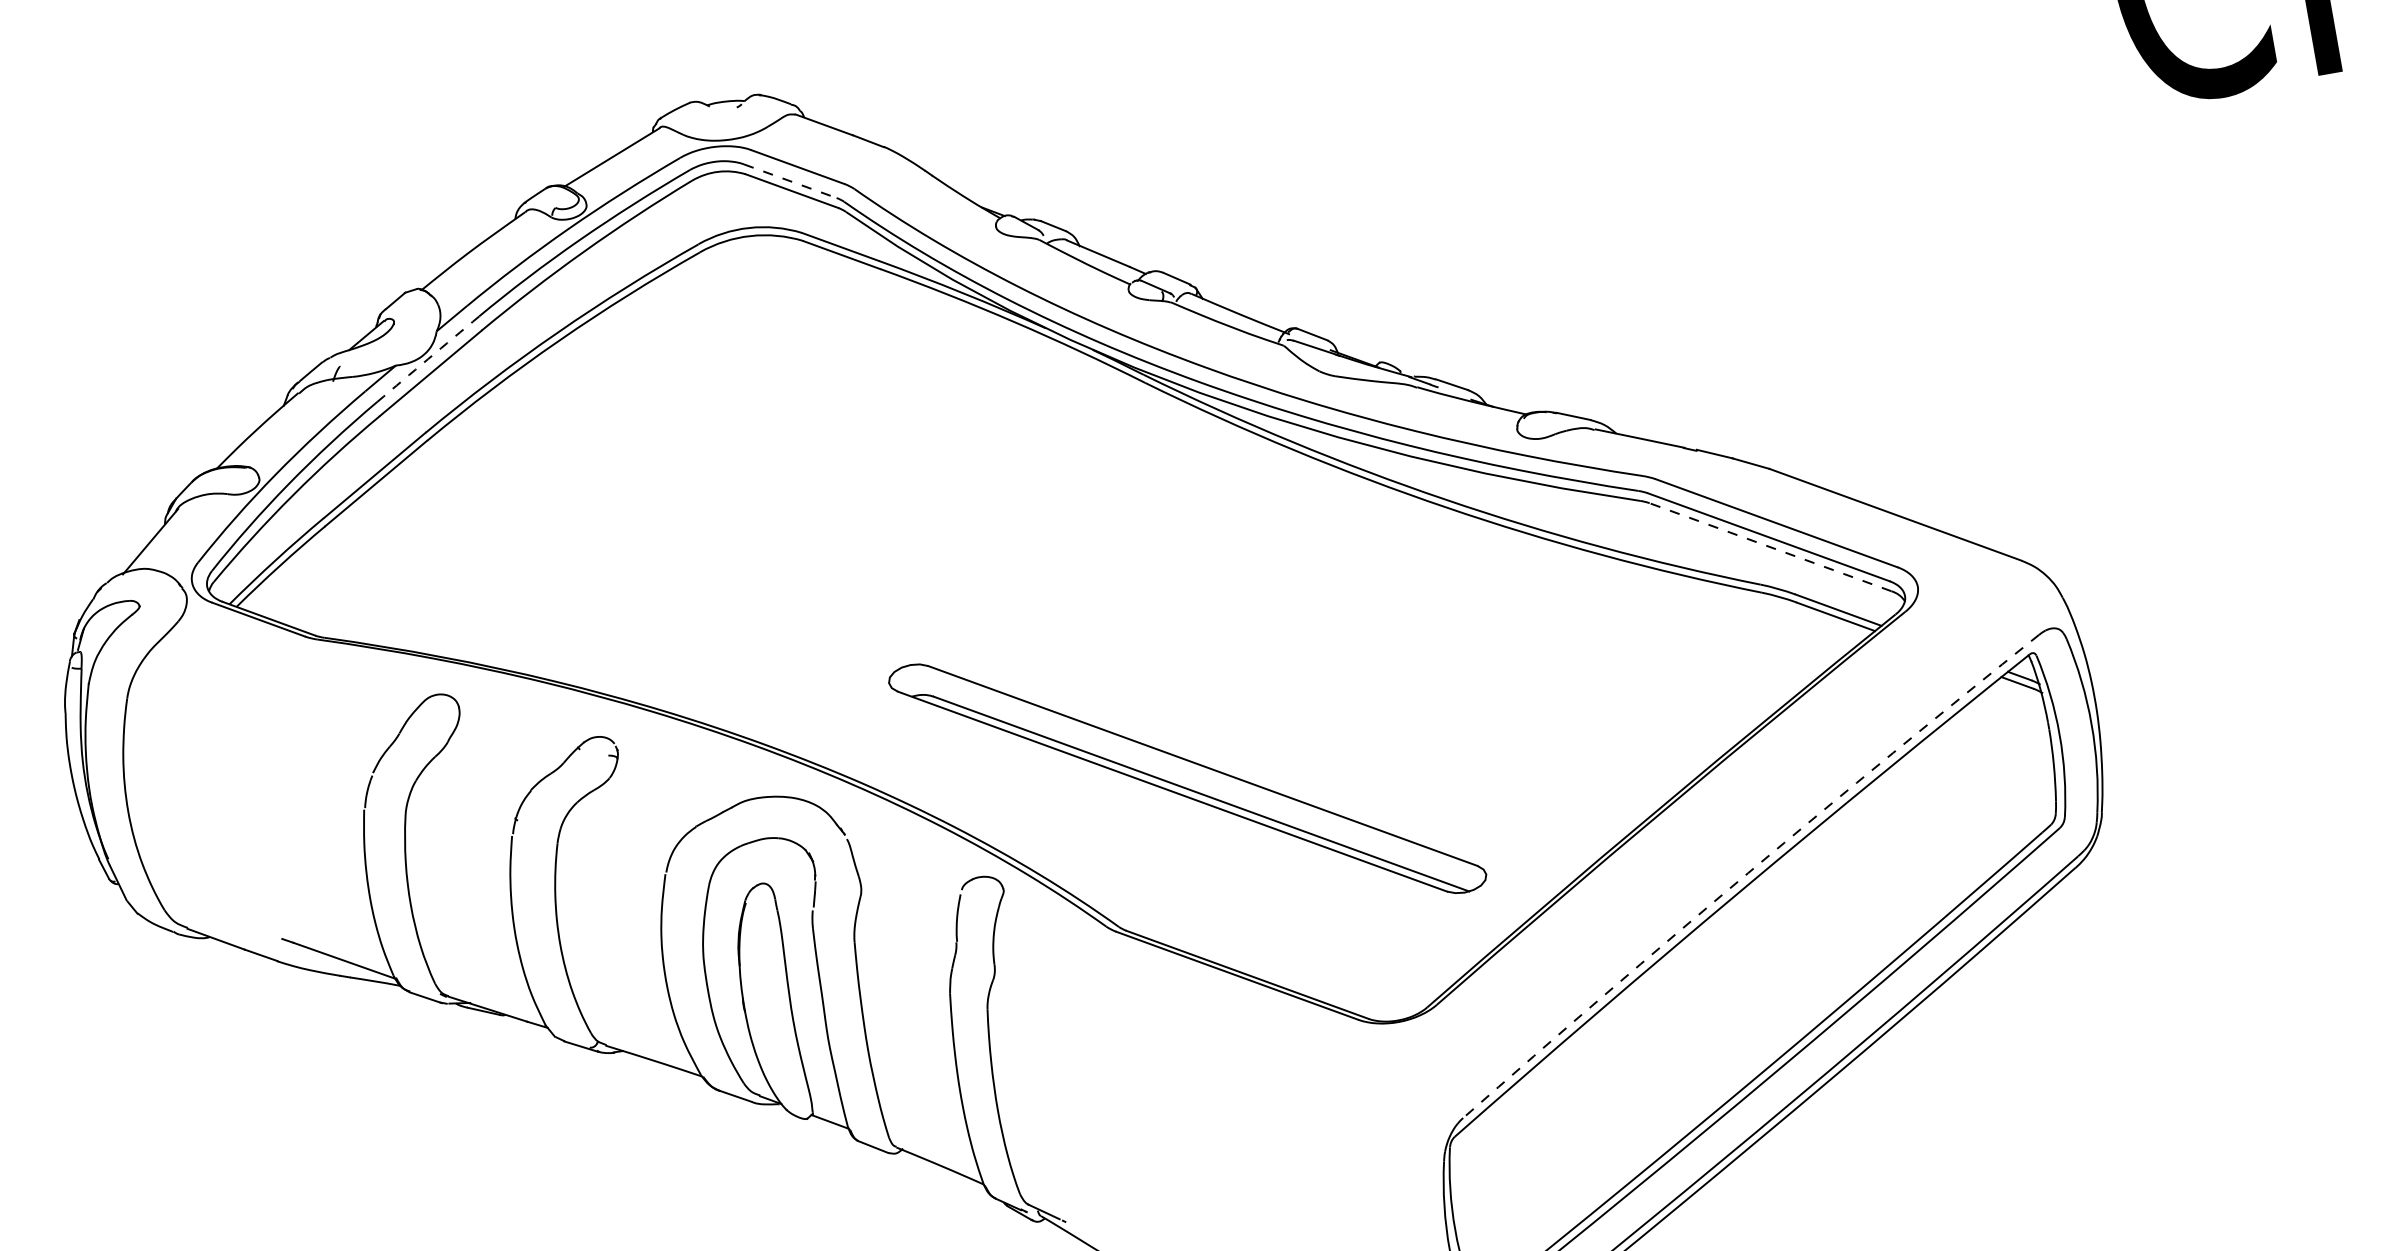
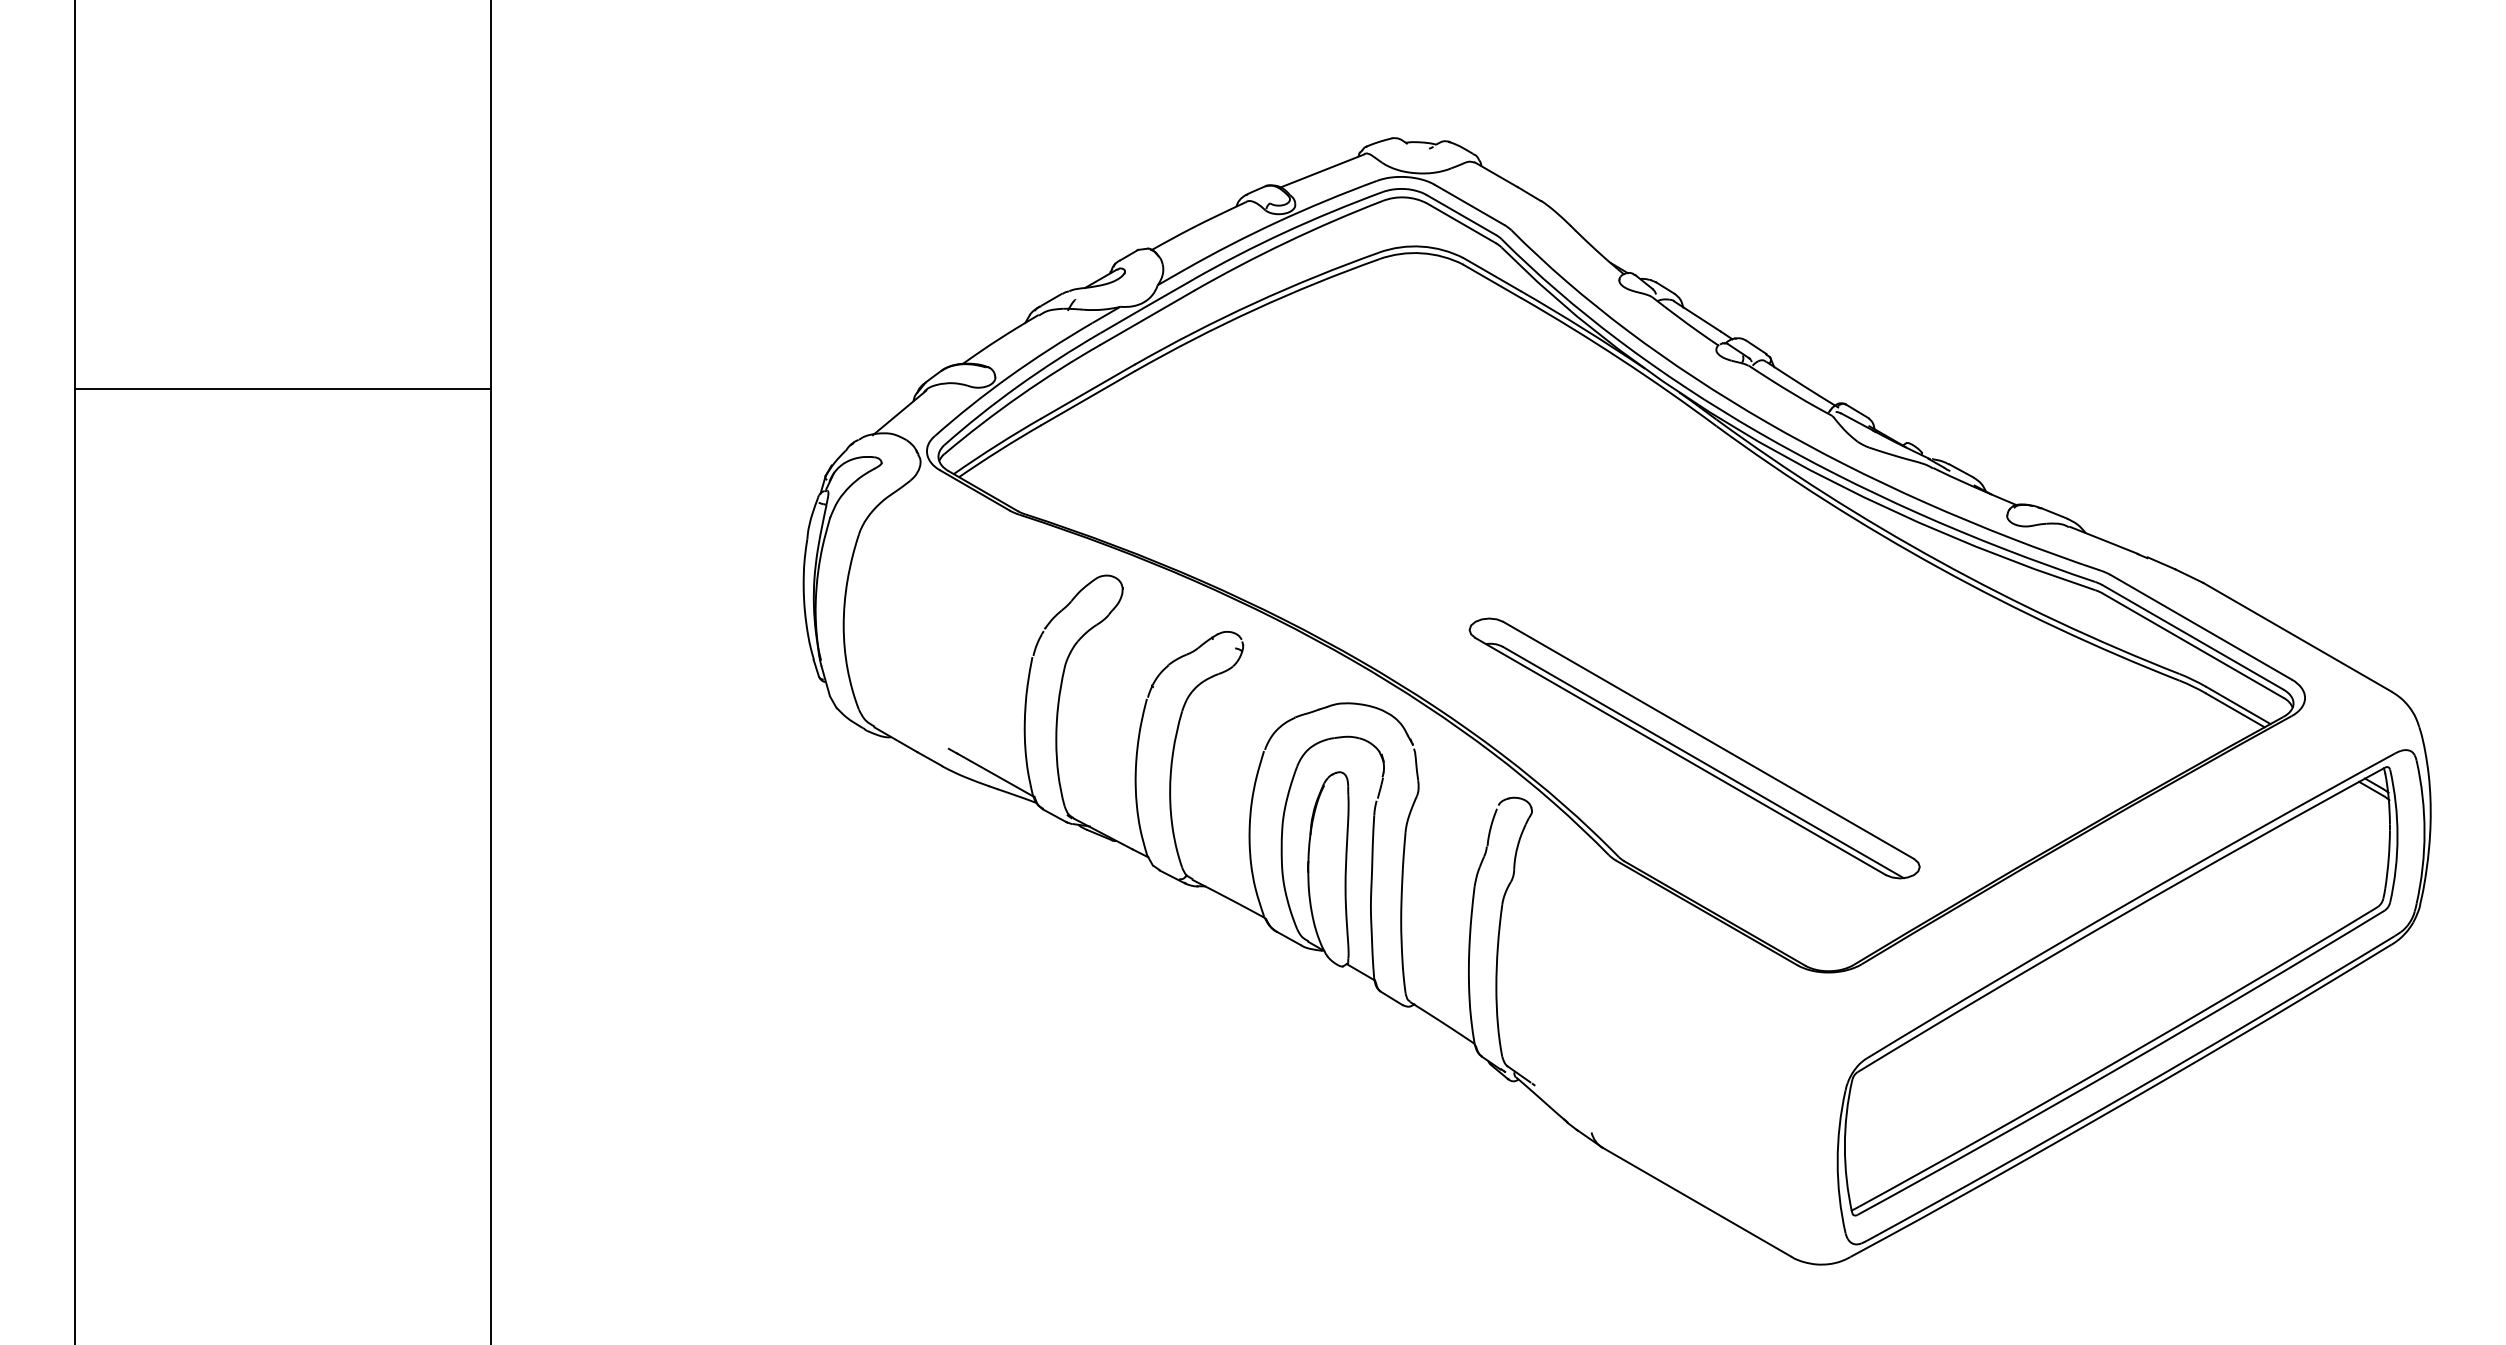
line: (790, 181) -> (1461, 215), dashed -> solid
arc: (428, 359) -> (1147, 306), dashed -> solid
line: (1769, 547) -> (2192, 645), dashed -> solid
arc: (1748, 872) -> (2129, 902), dashed -> solid

